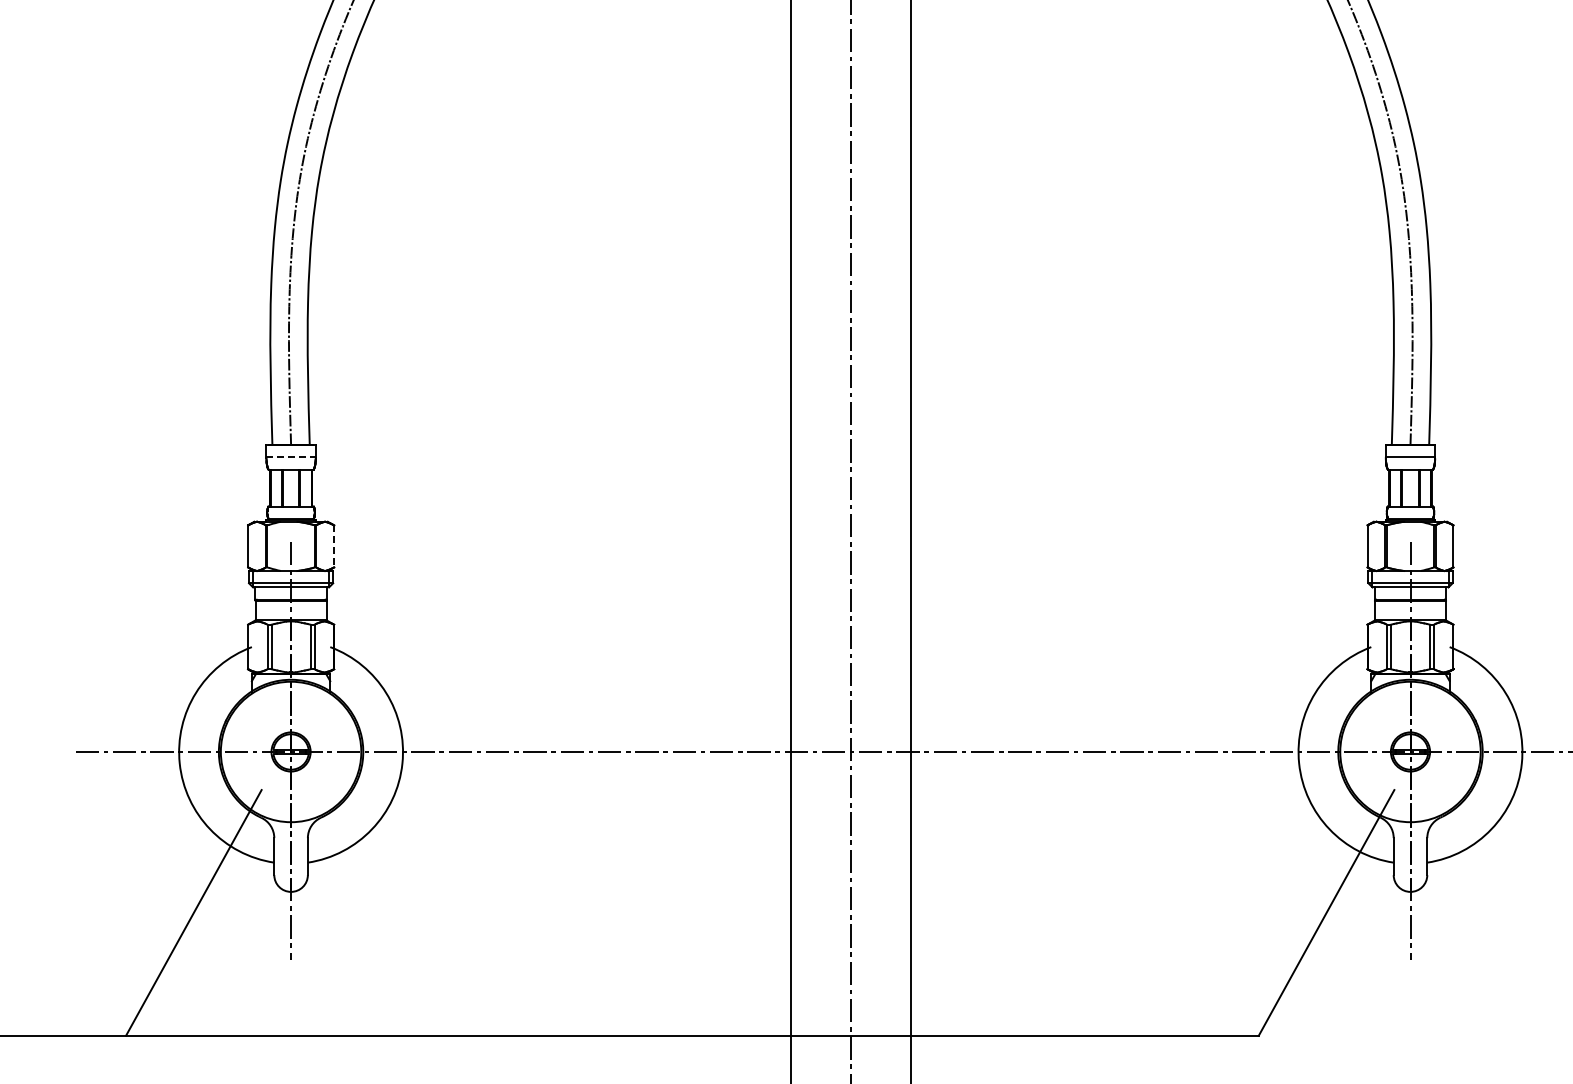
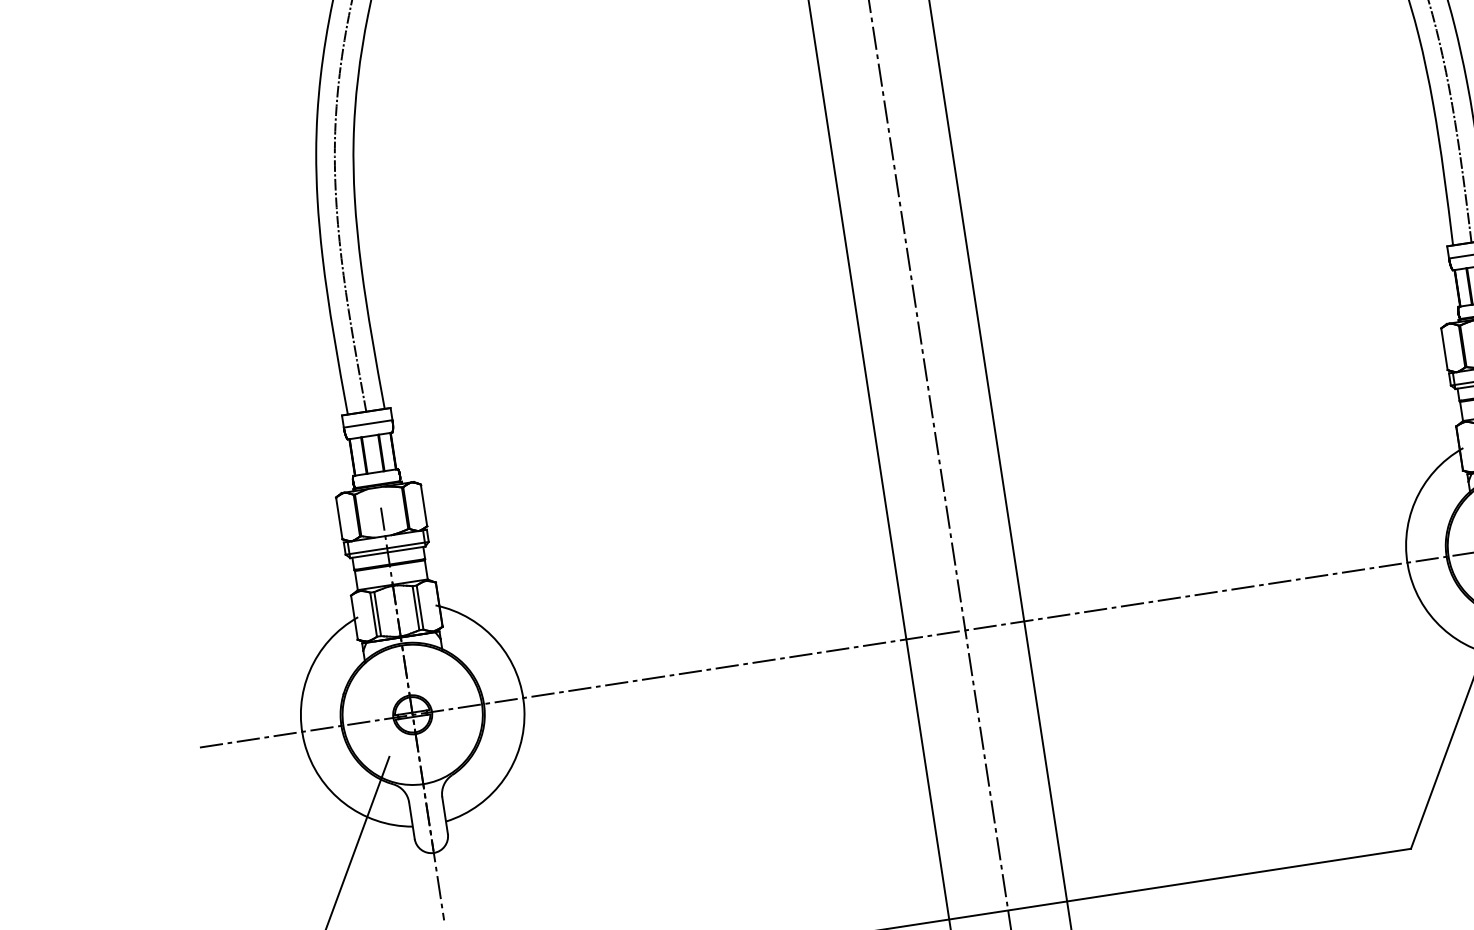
line: (291, 457) -> (368, 424), dashed -> solid
line: (334, 546) -> (424, 505), dashed -> solid

